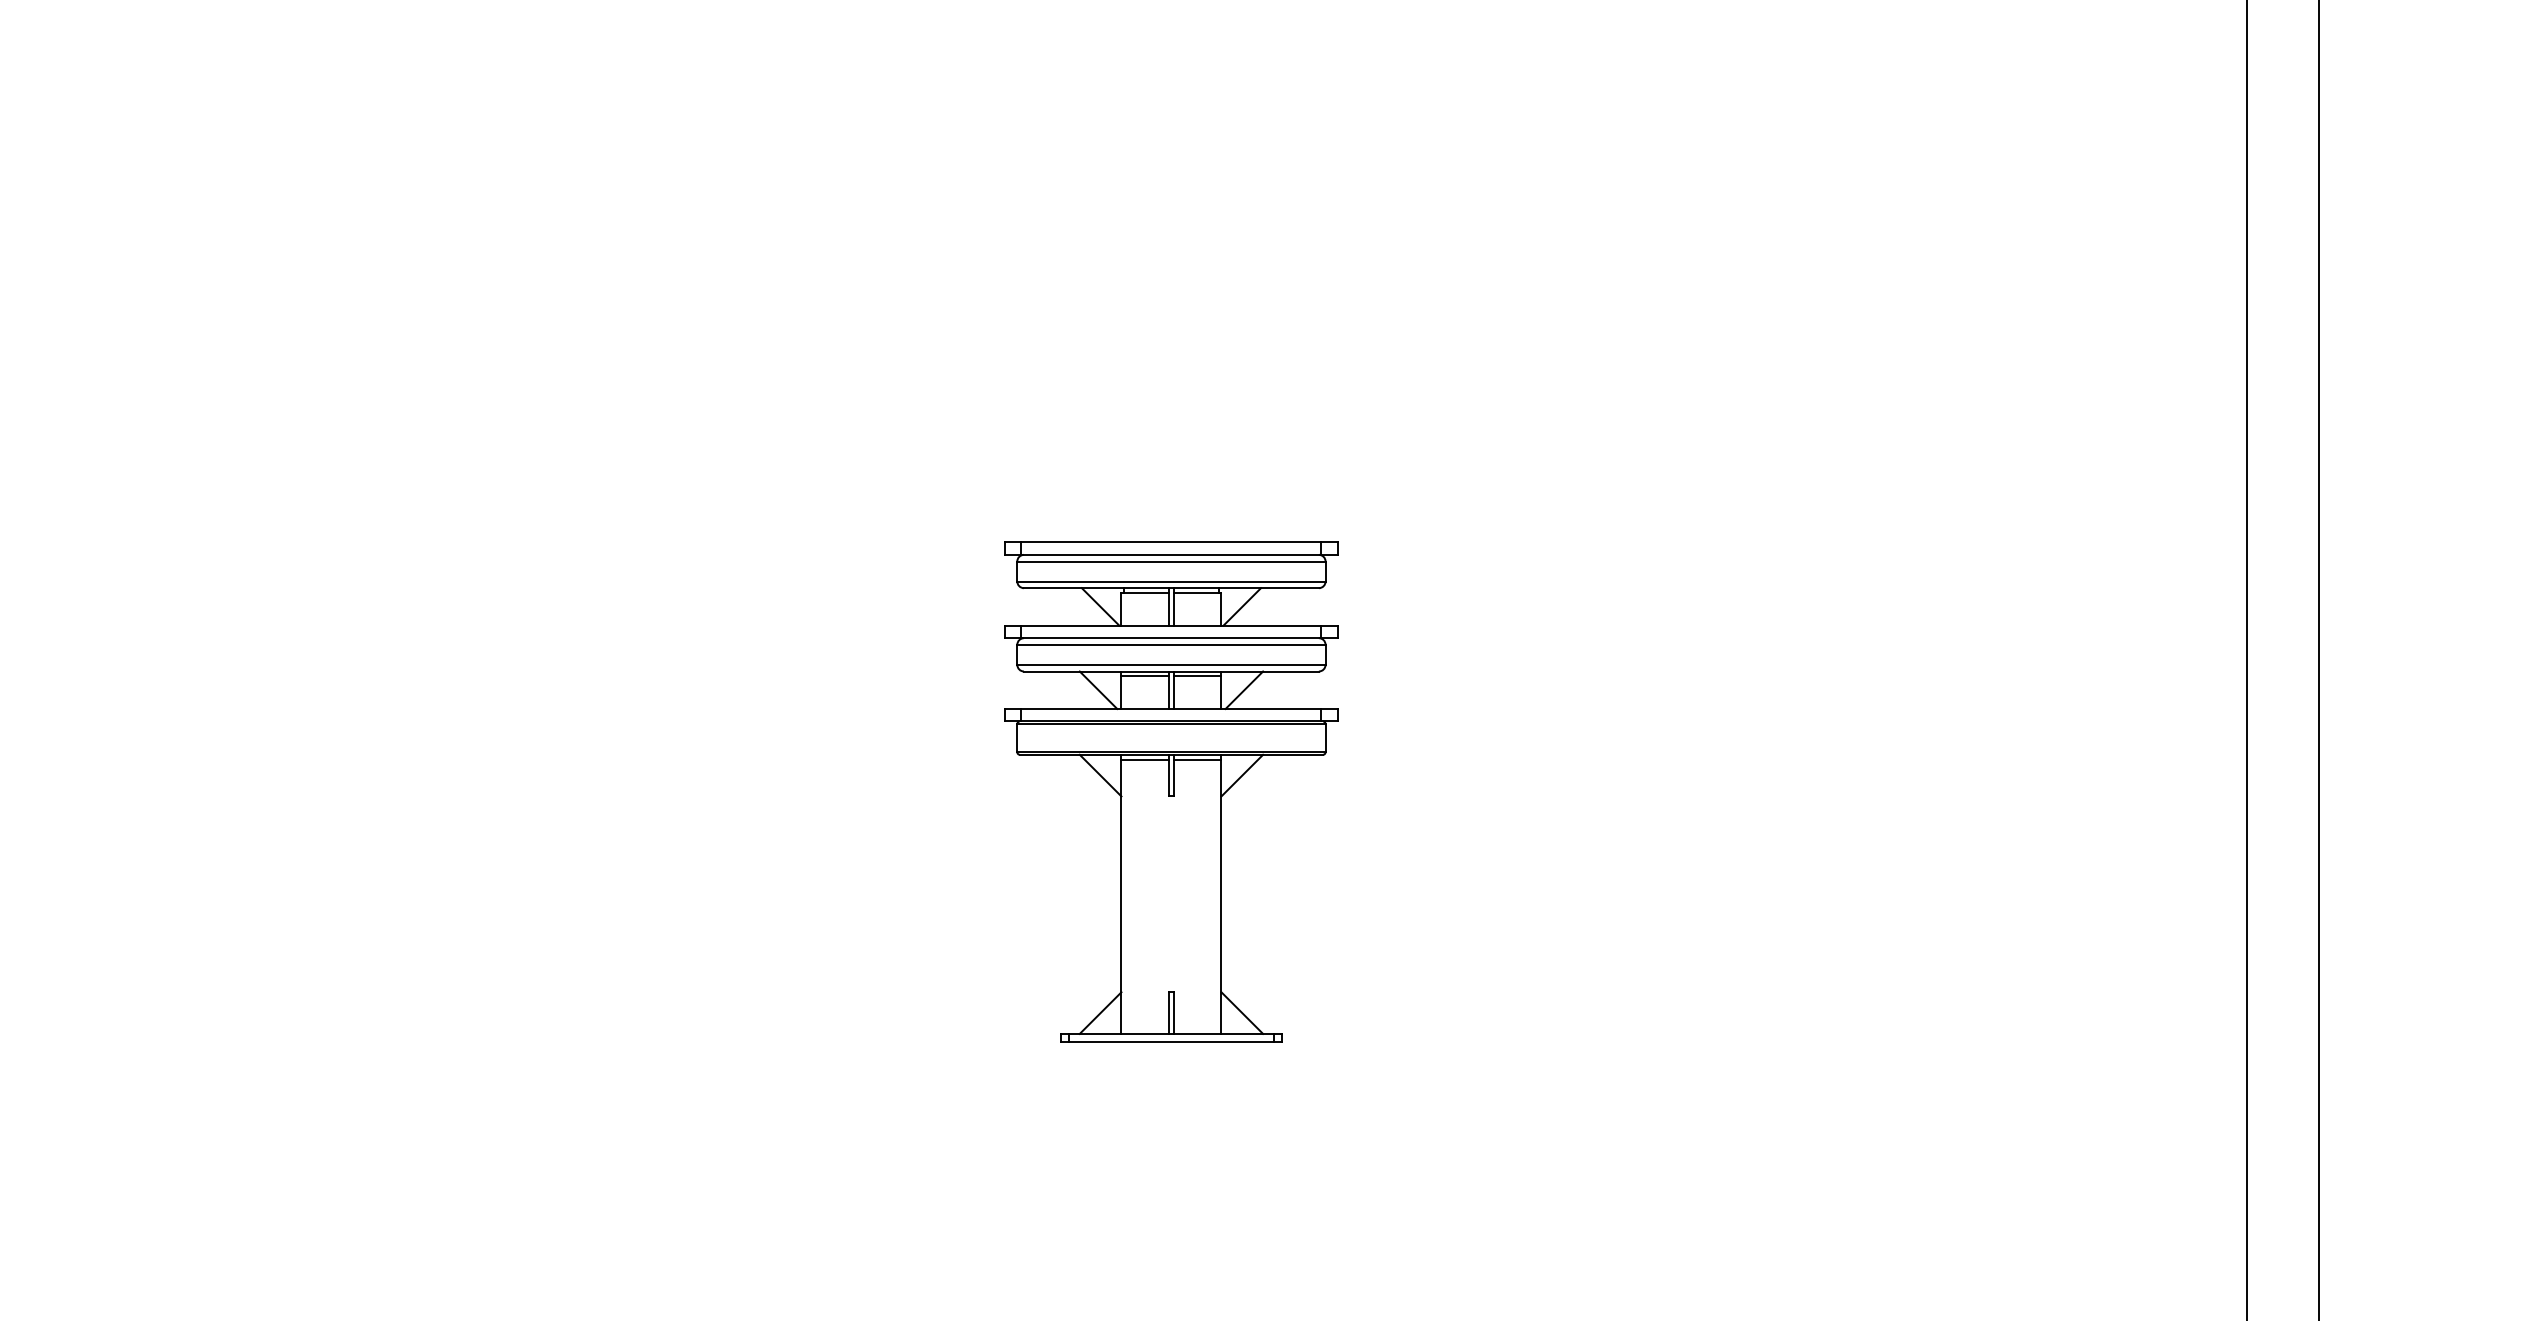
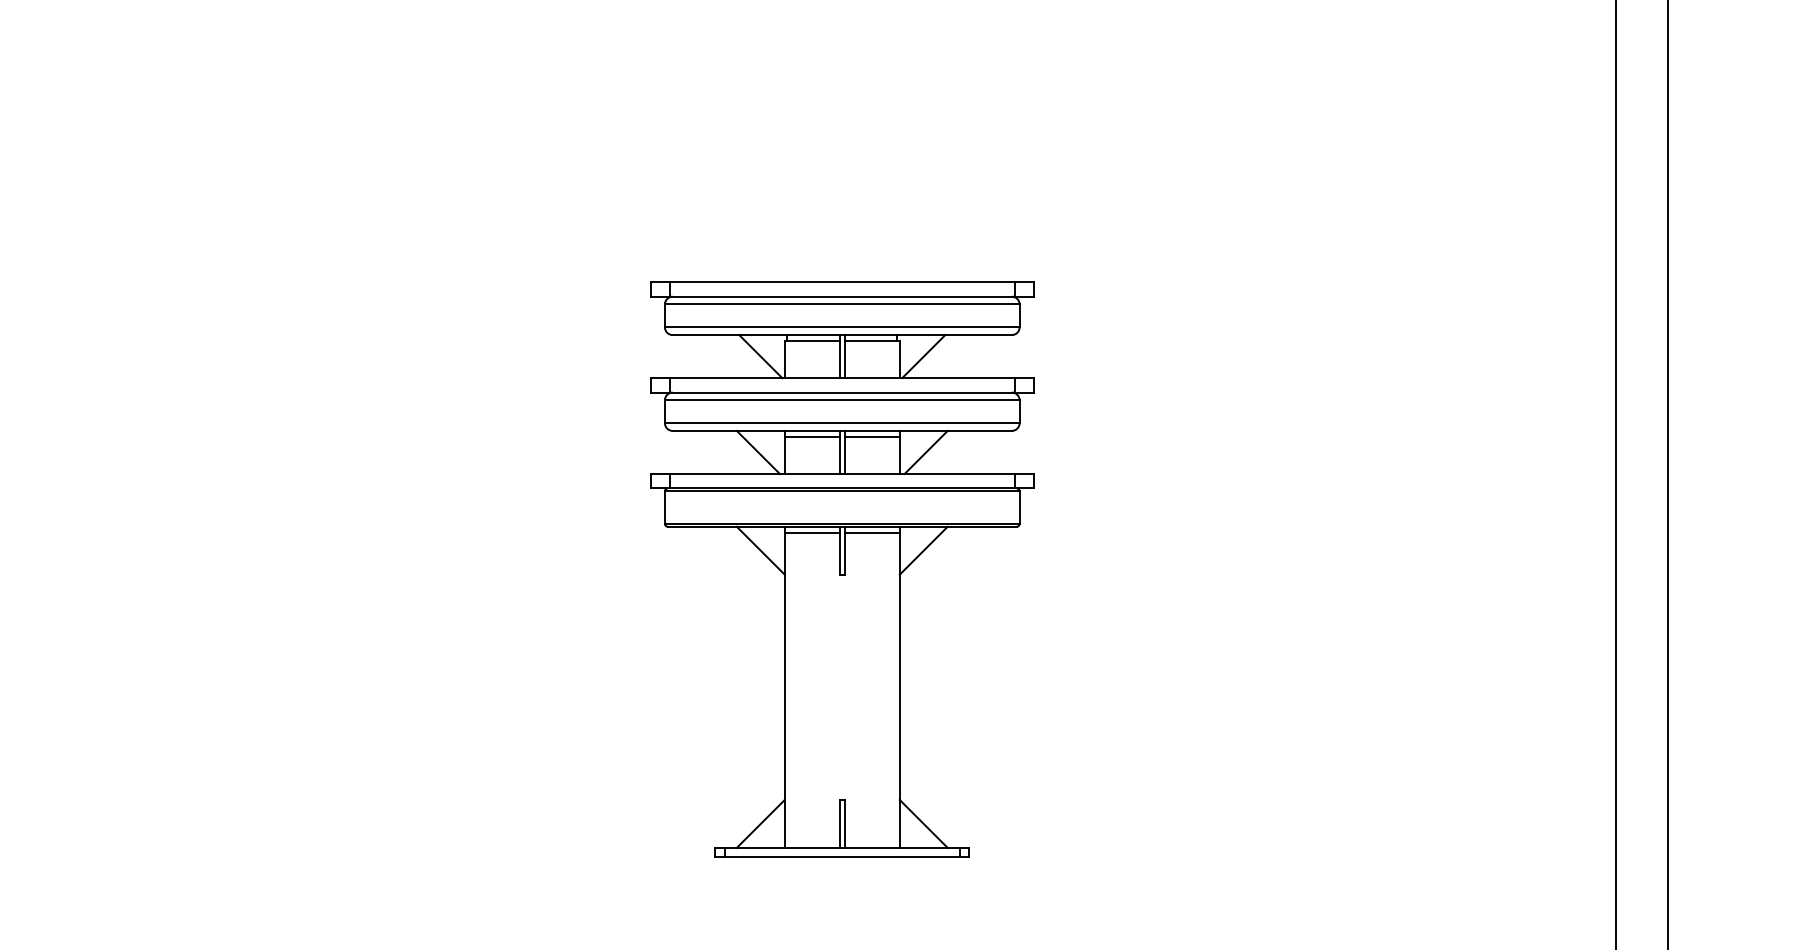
part: (1171, 791) -> (842, 569), size x1.6

